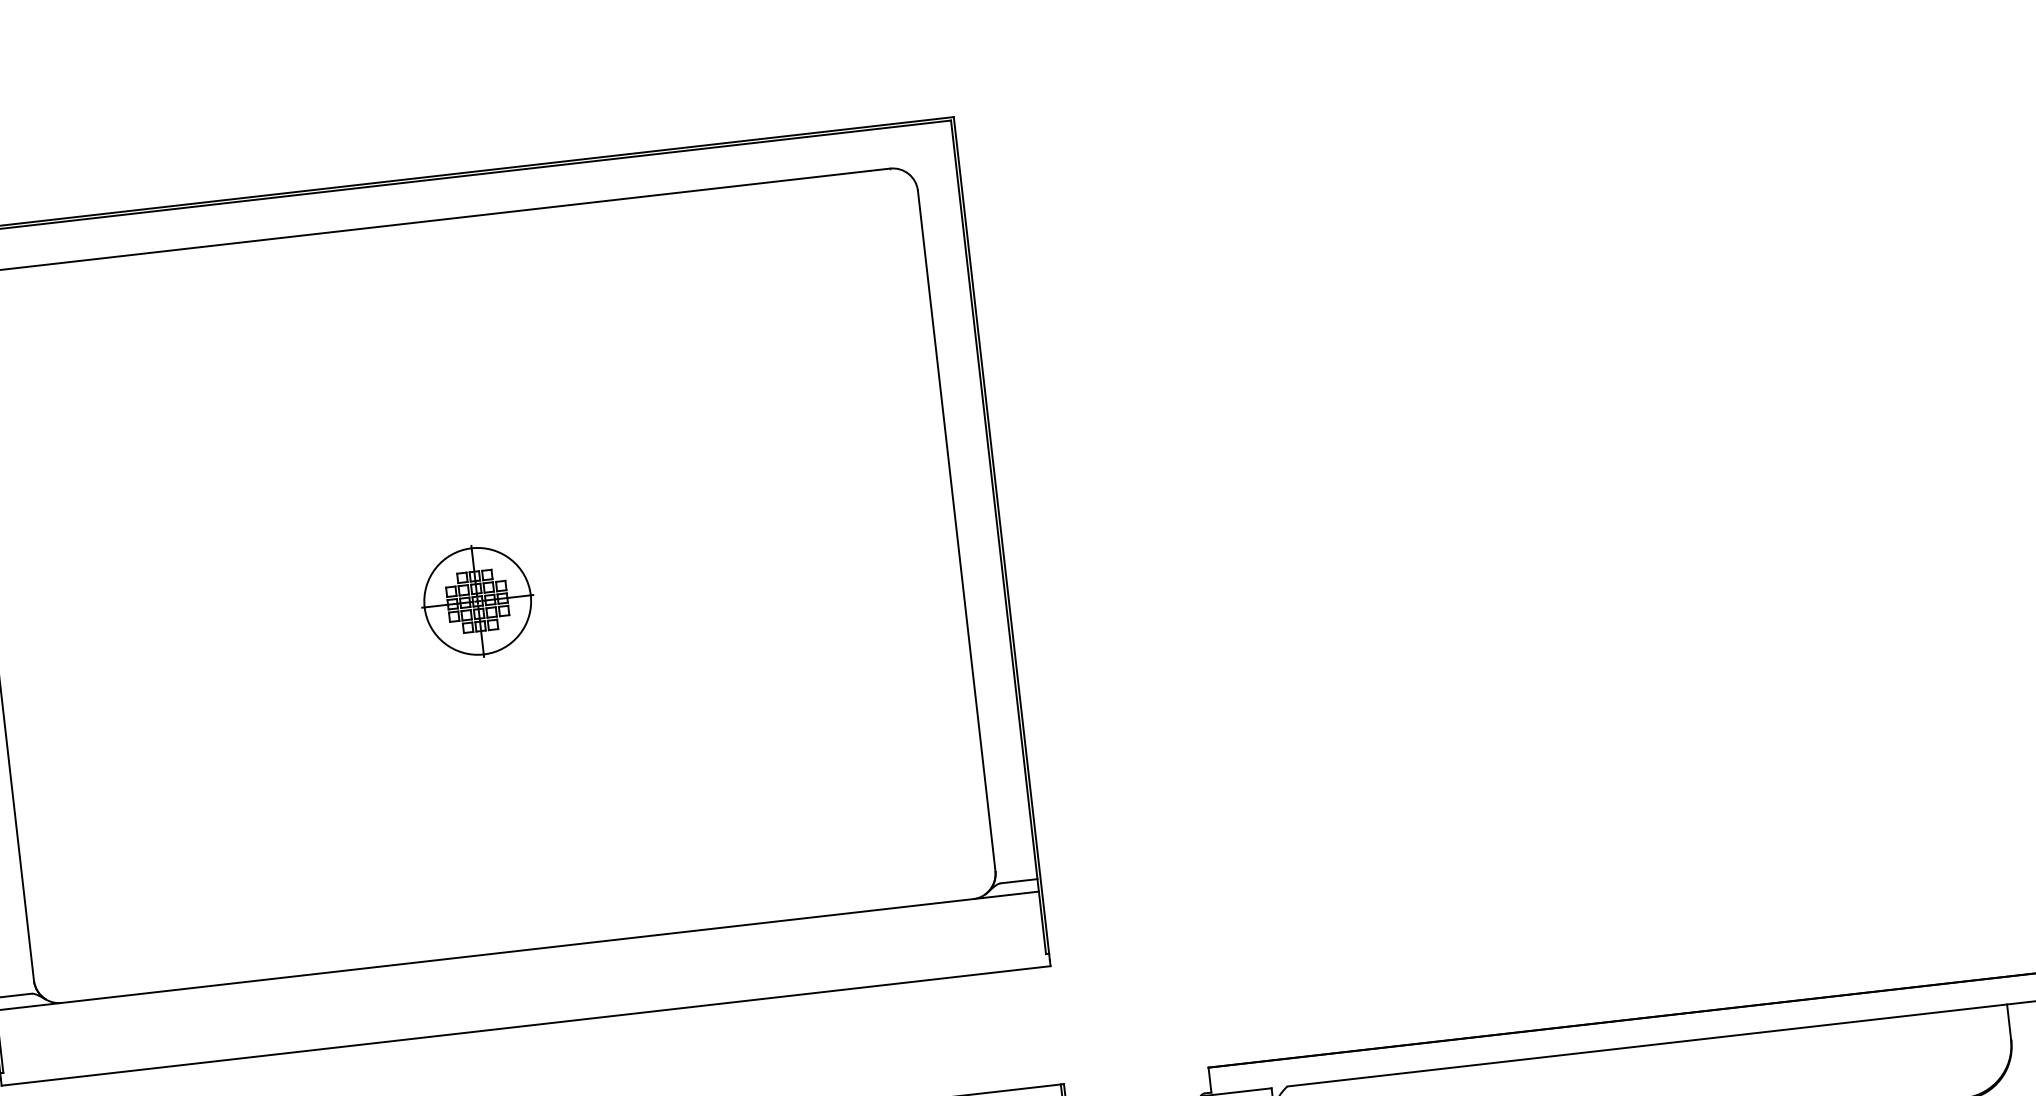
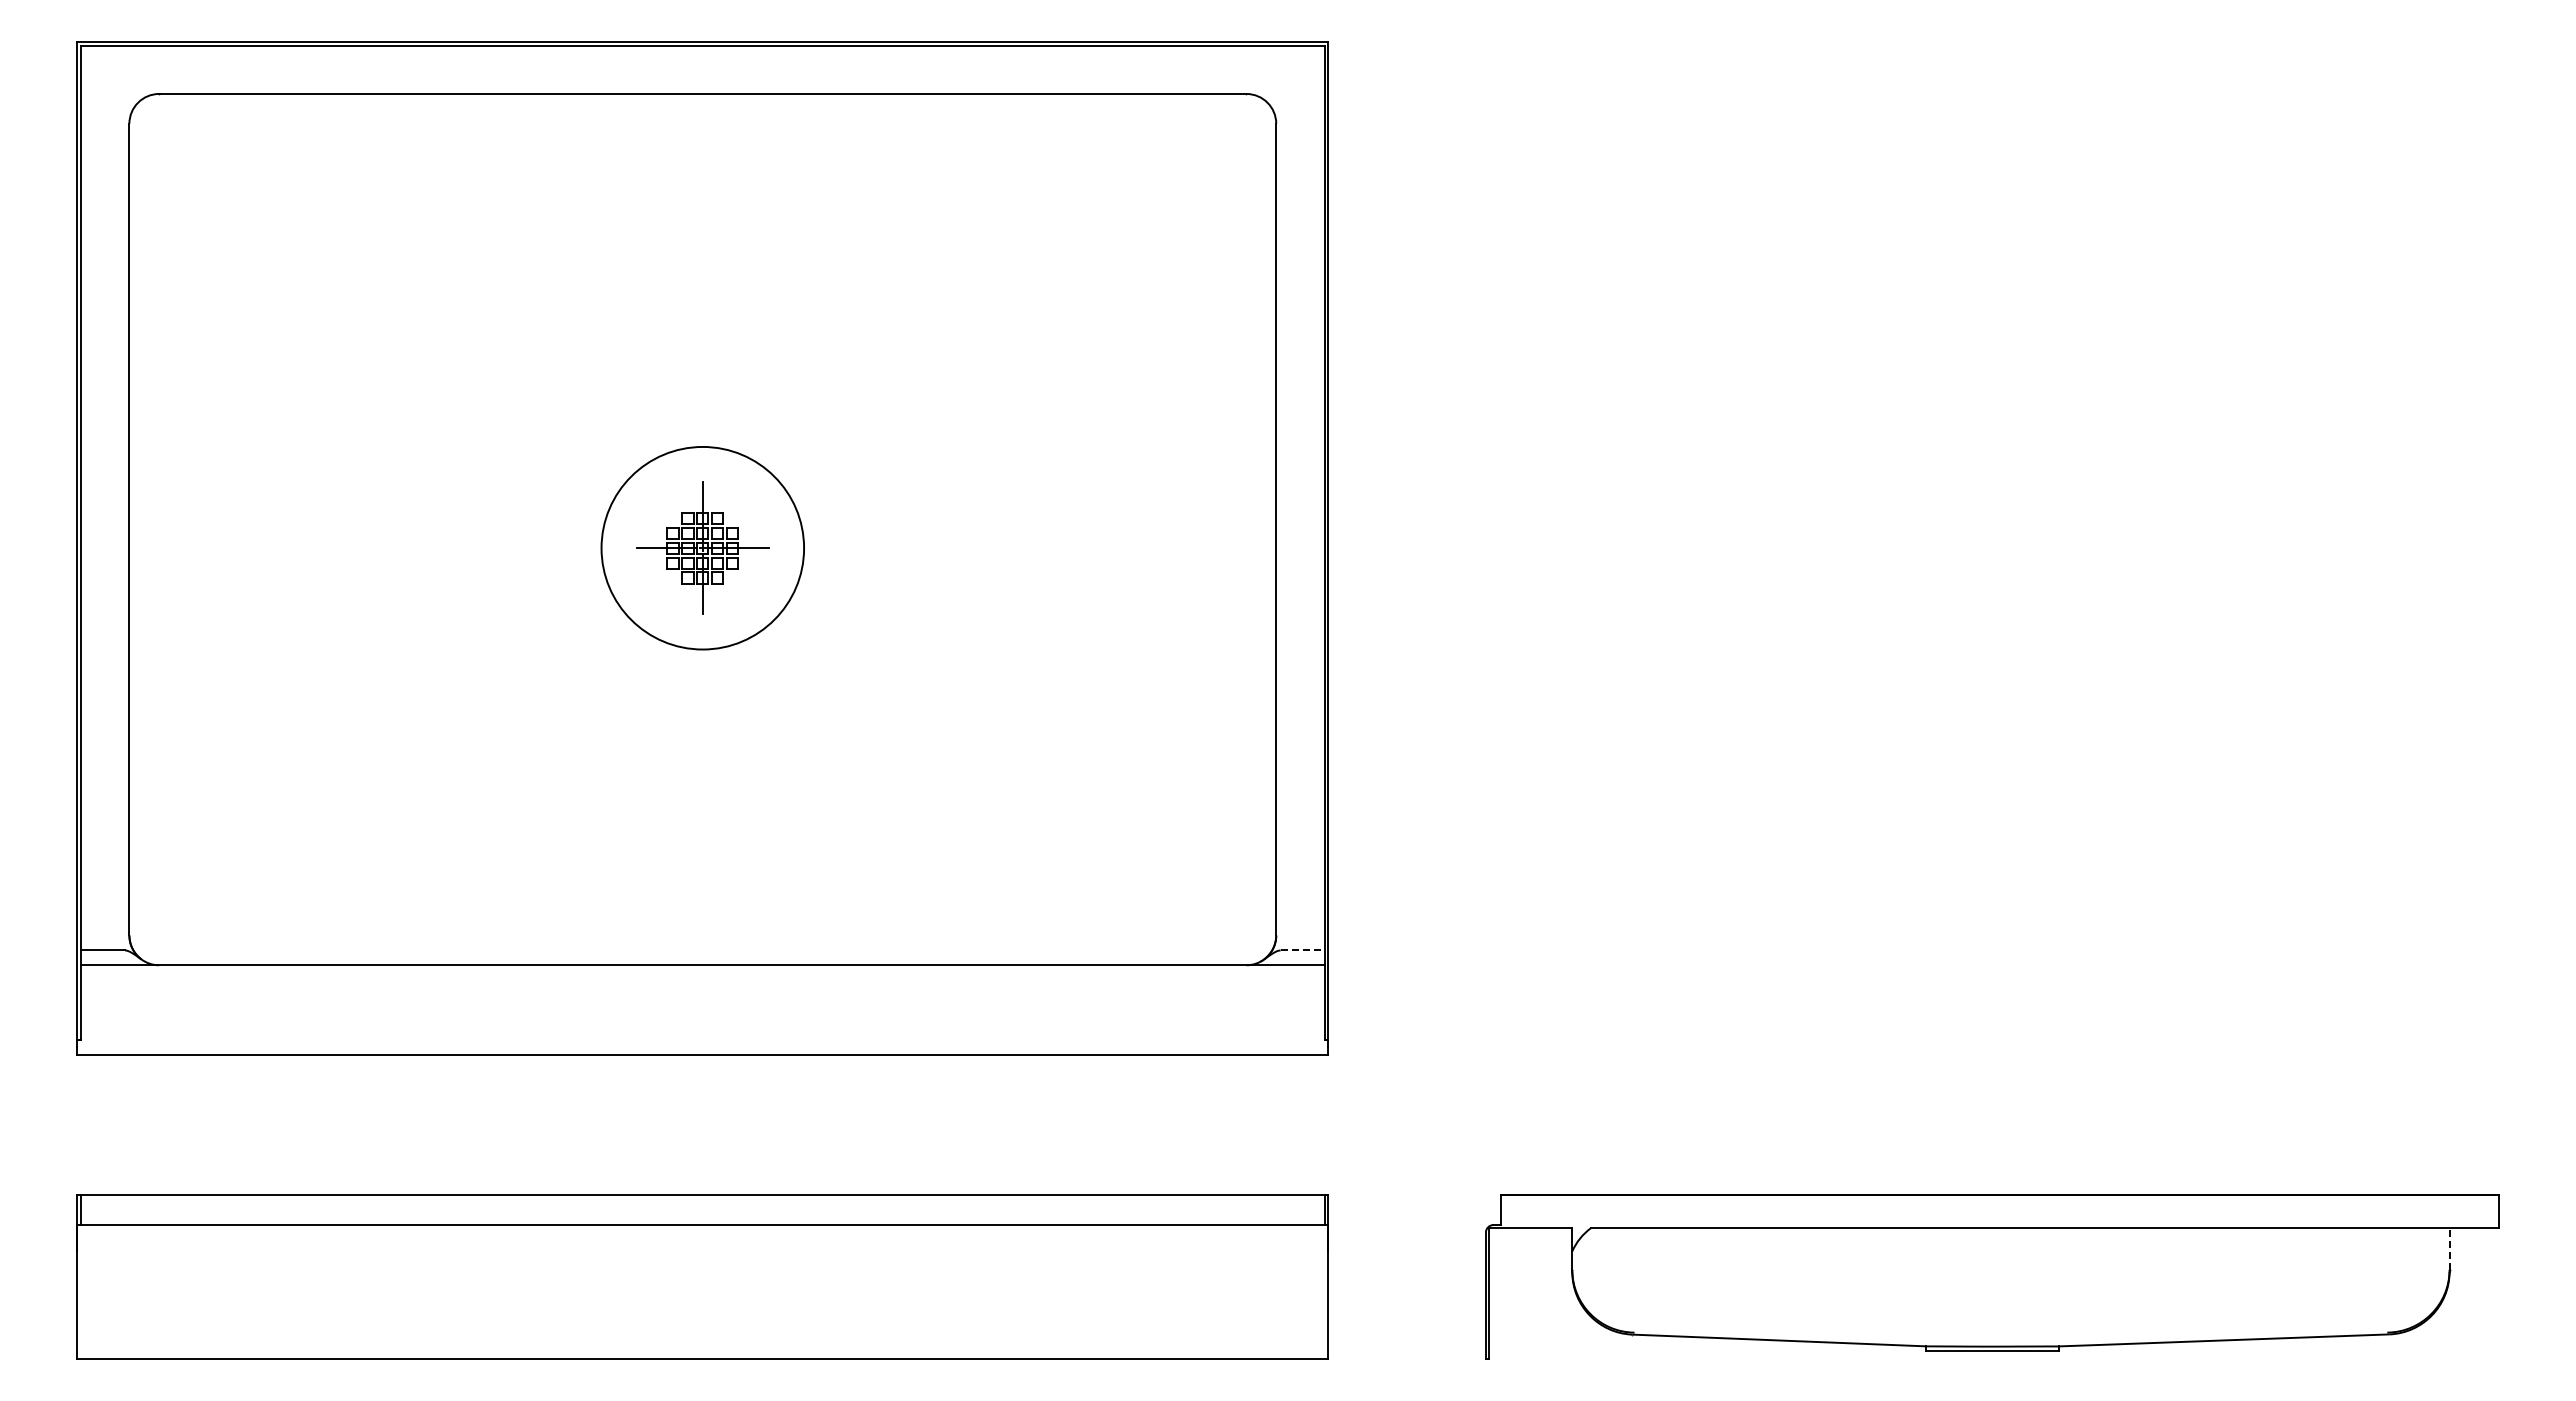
circle: (477, 600) -> (702, 547), size x1.6
line: (1019, 881) -> (1303, 950), solid -> dashed
line: (2009, 1021) -> (2449, 1248), solid -> dashed

